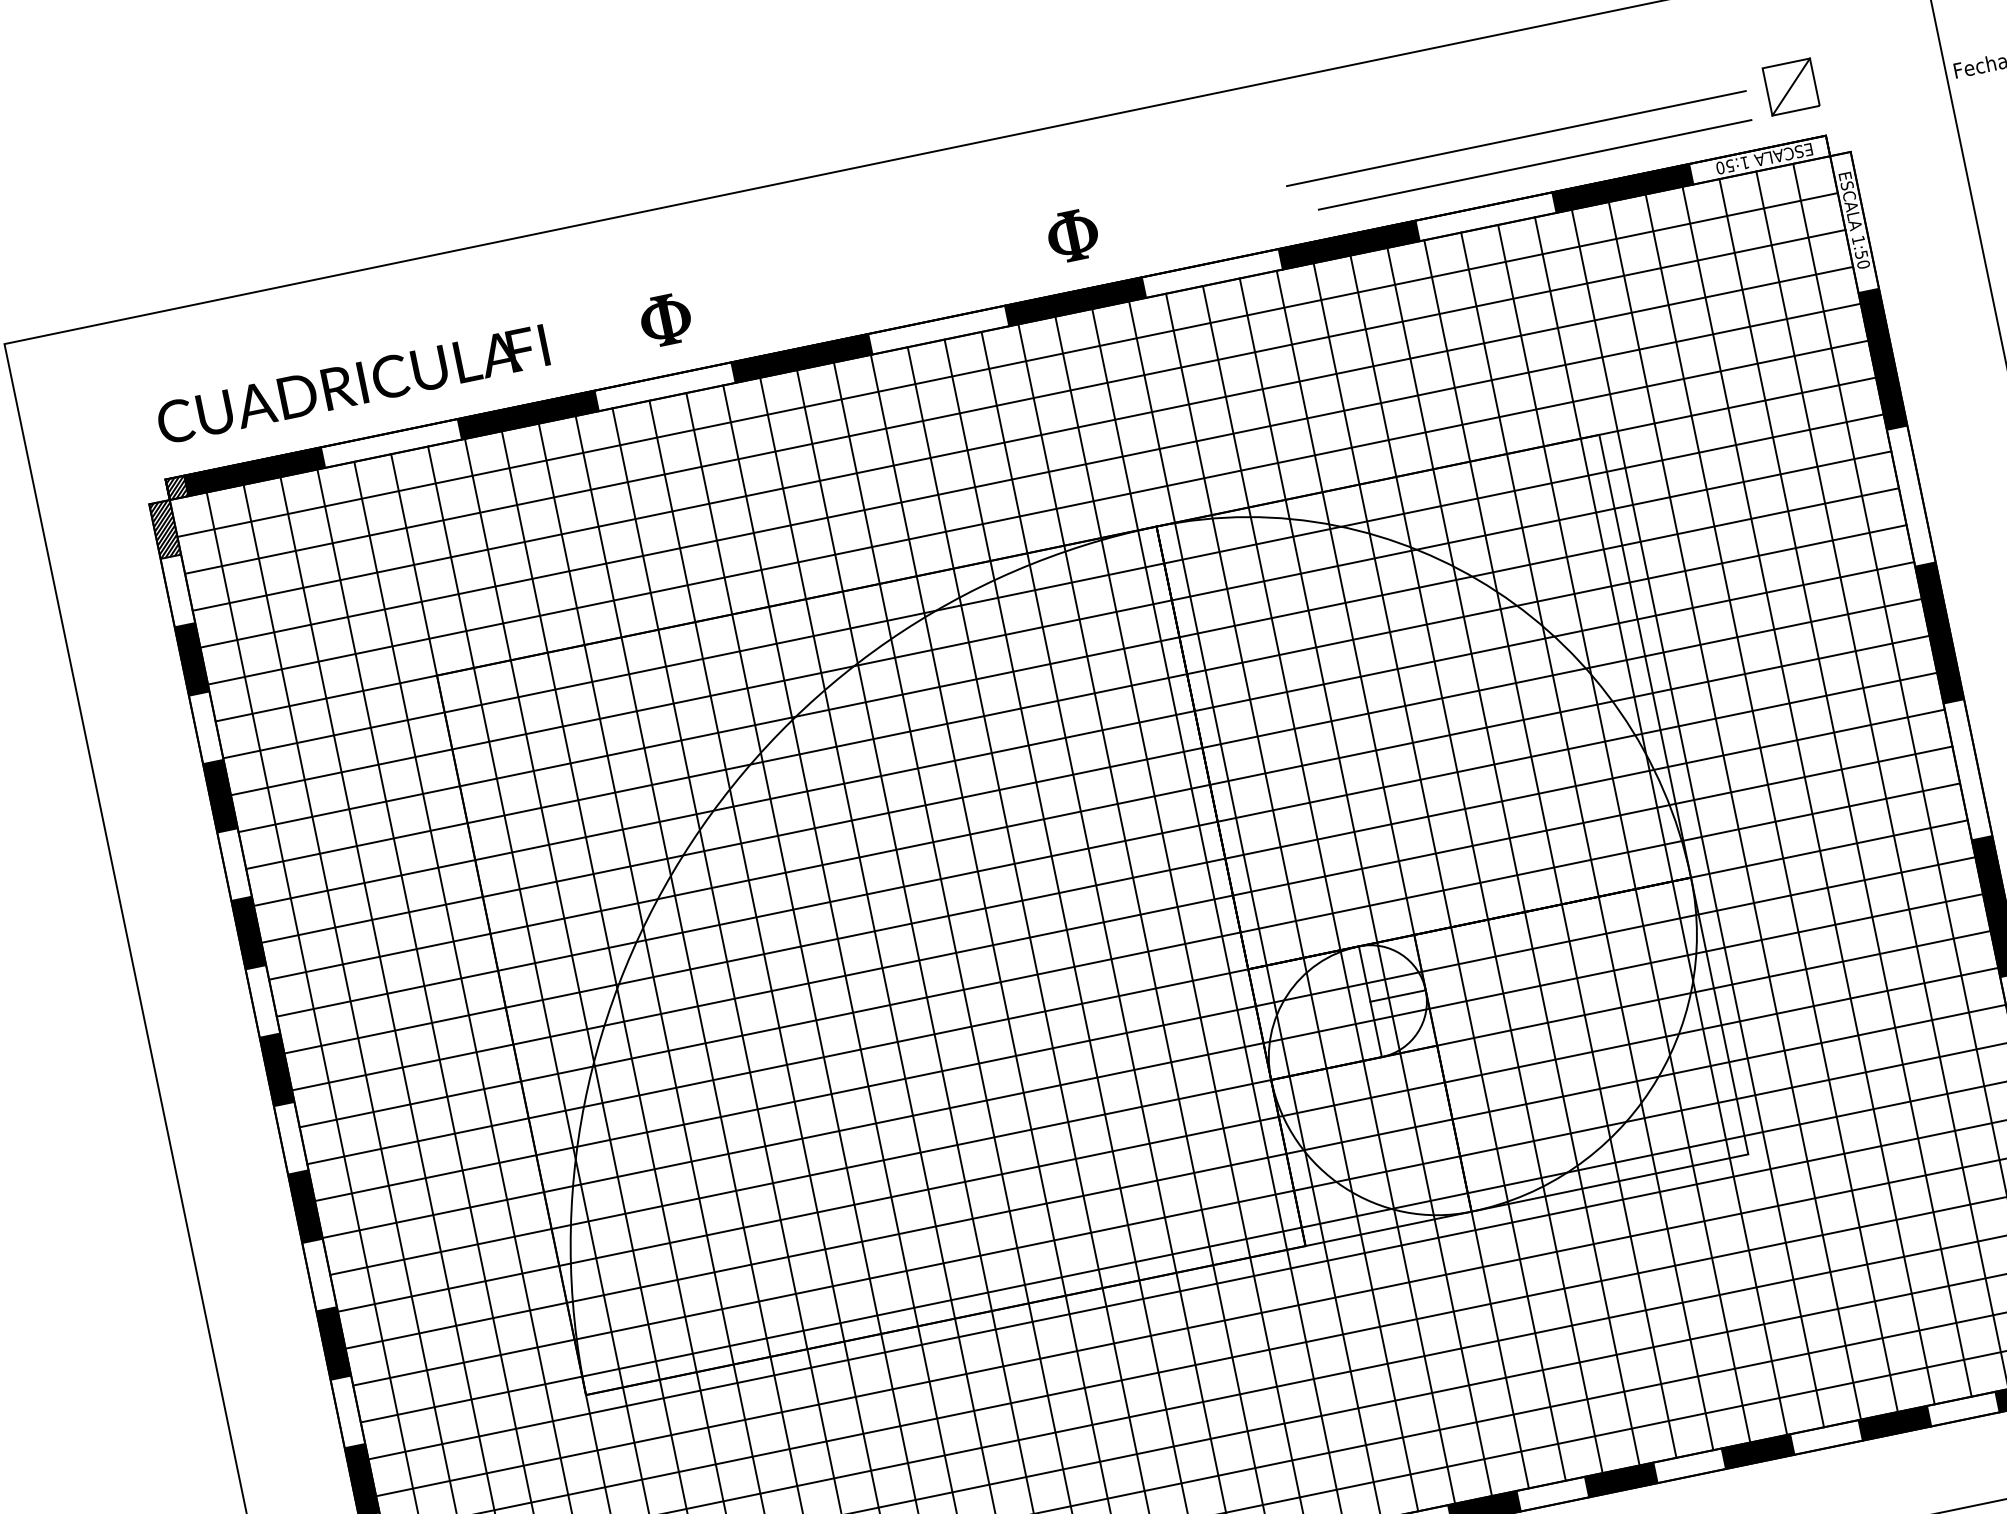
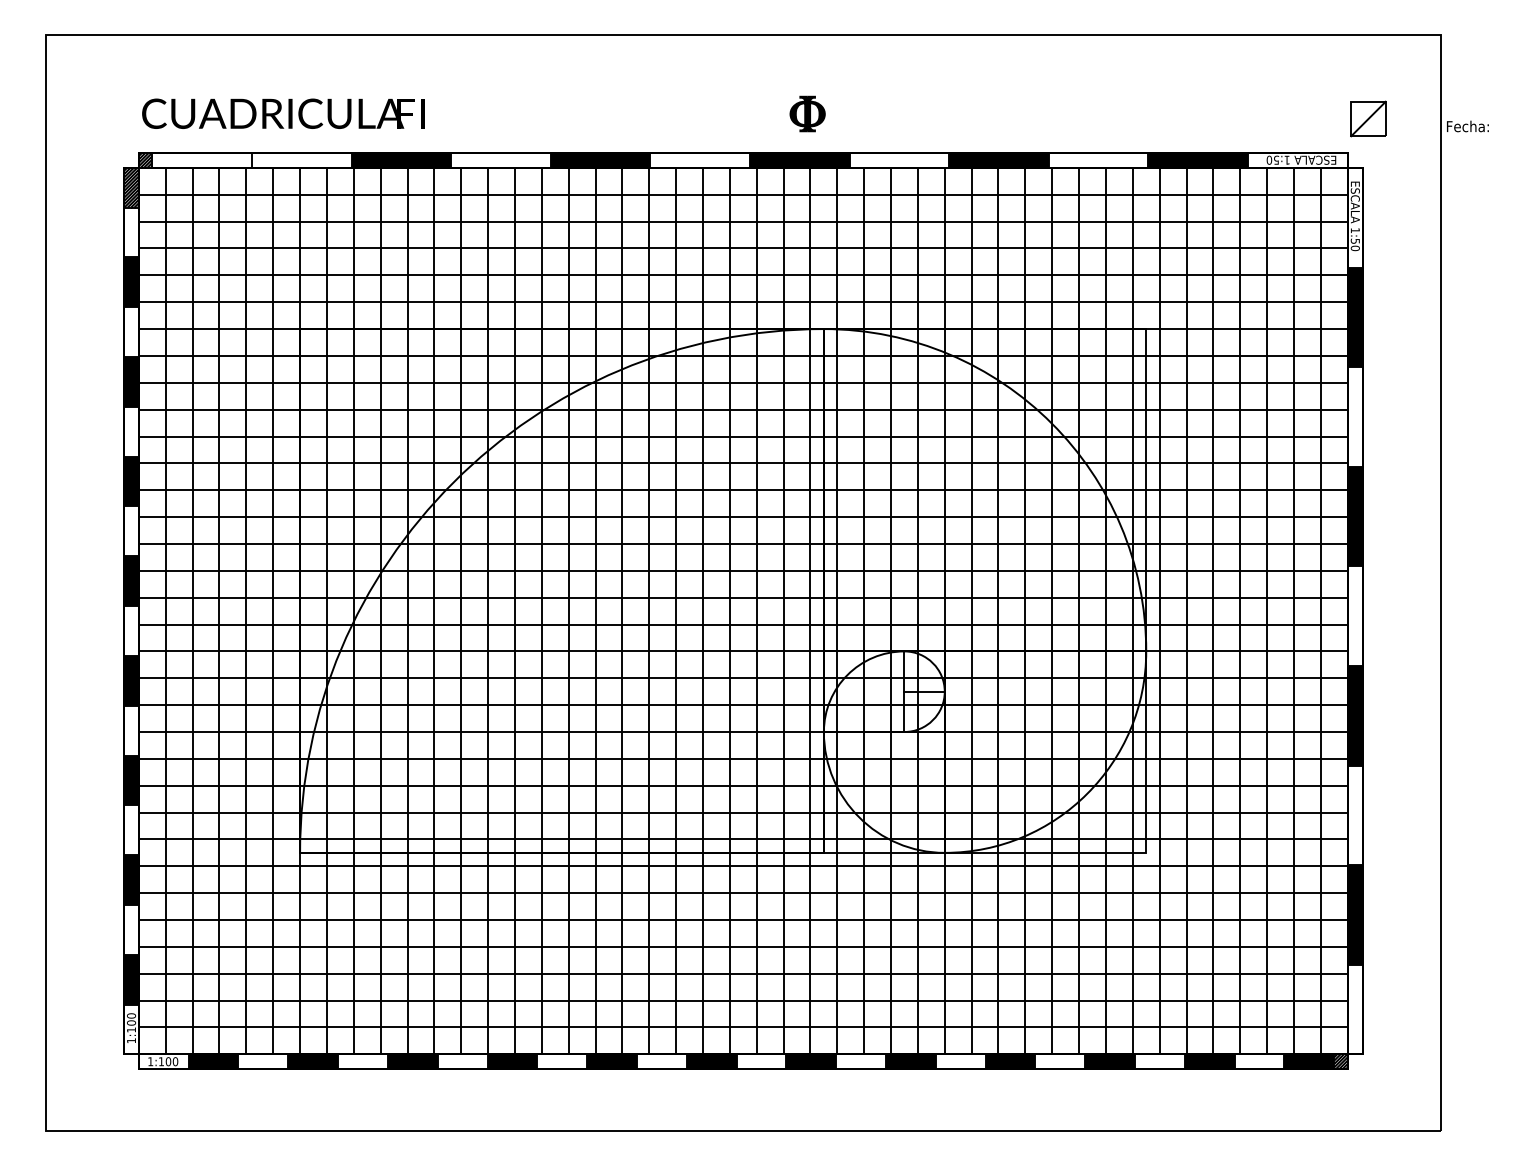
part: (1791, 86) -> (1368, 118), moved
line: (1516, 138) -> (1131, 110), removed
line: (1535, 165) -> (1140, 131), removed
part: (666, 319) -> (511, 113), removed
fill: (253, 470) -> (201, 159), removed

